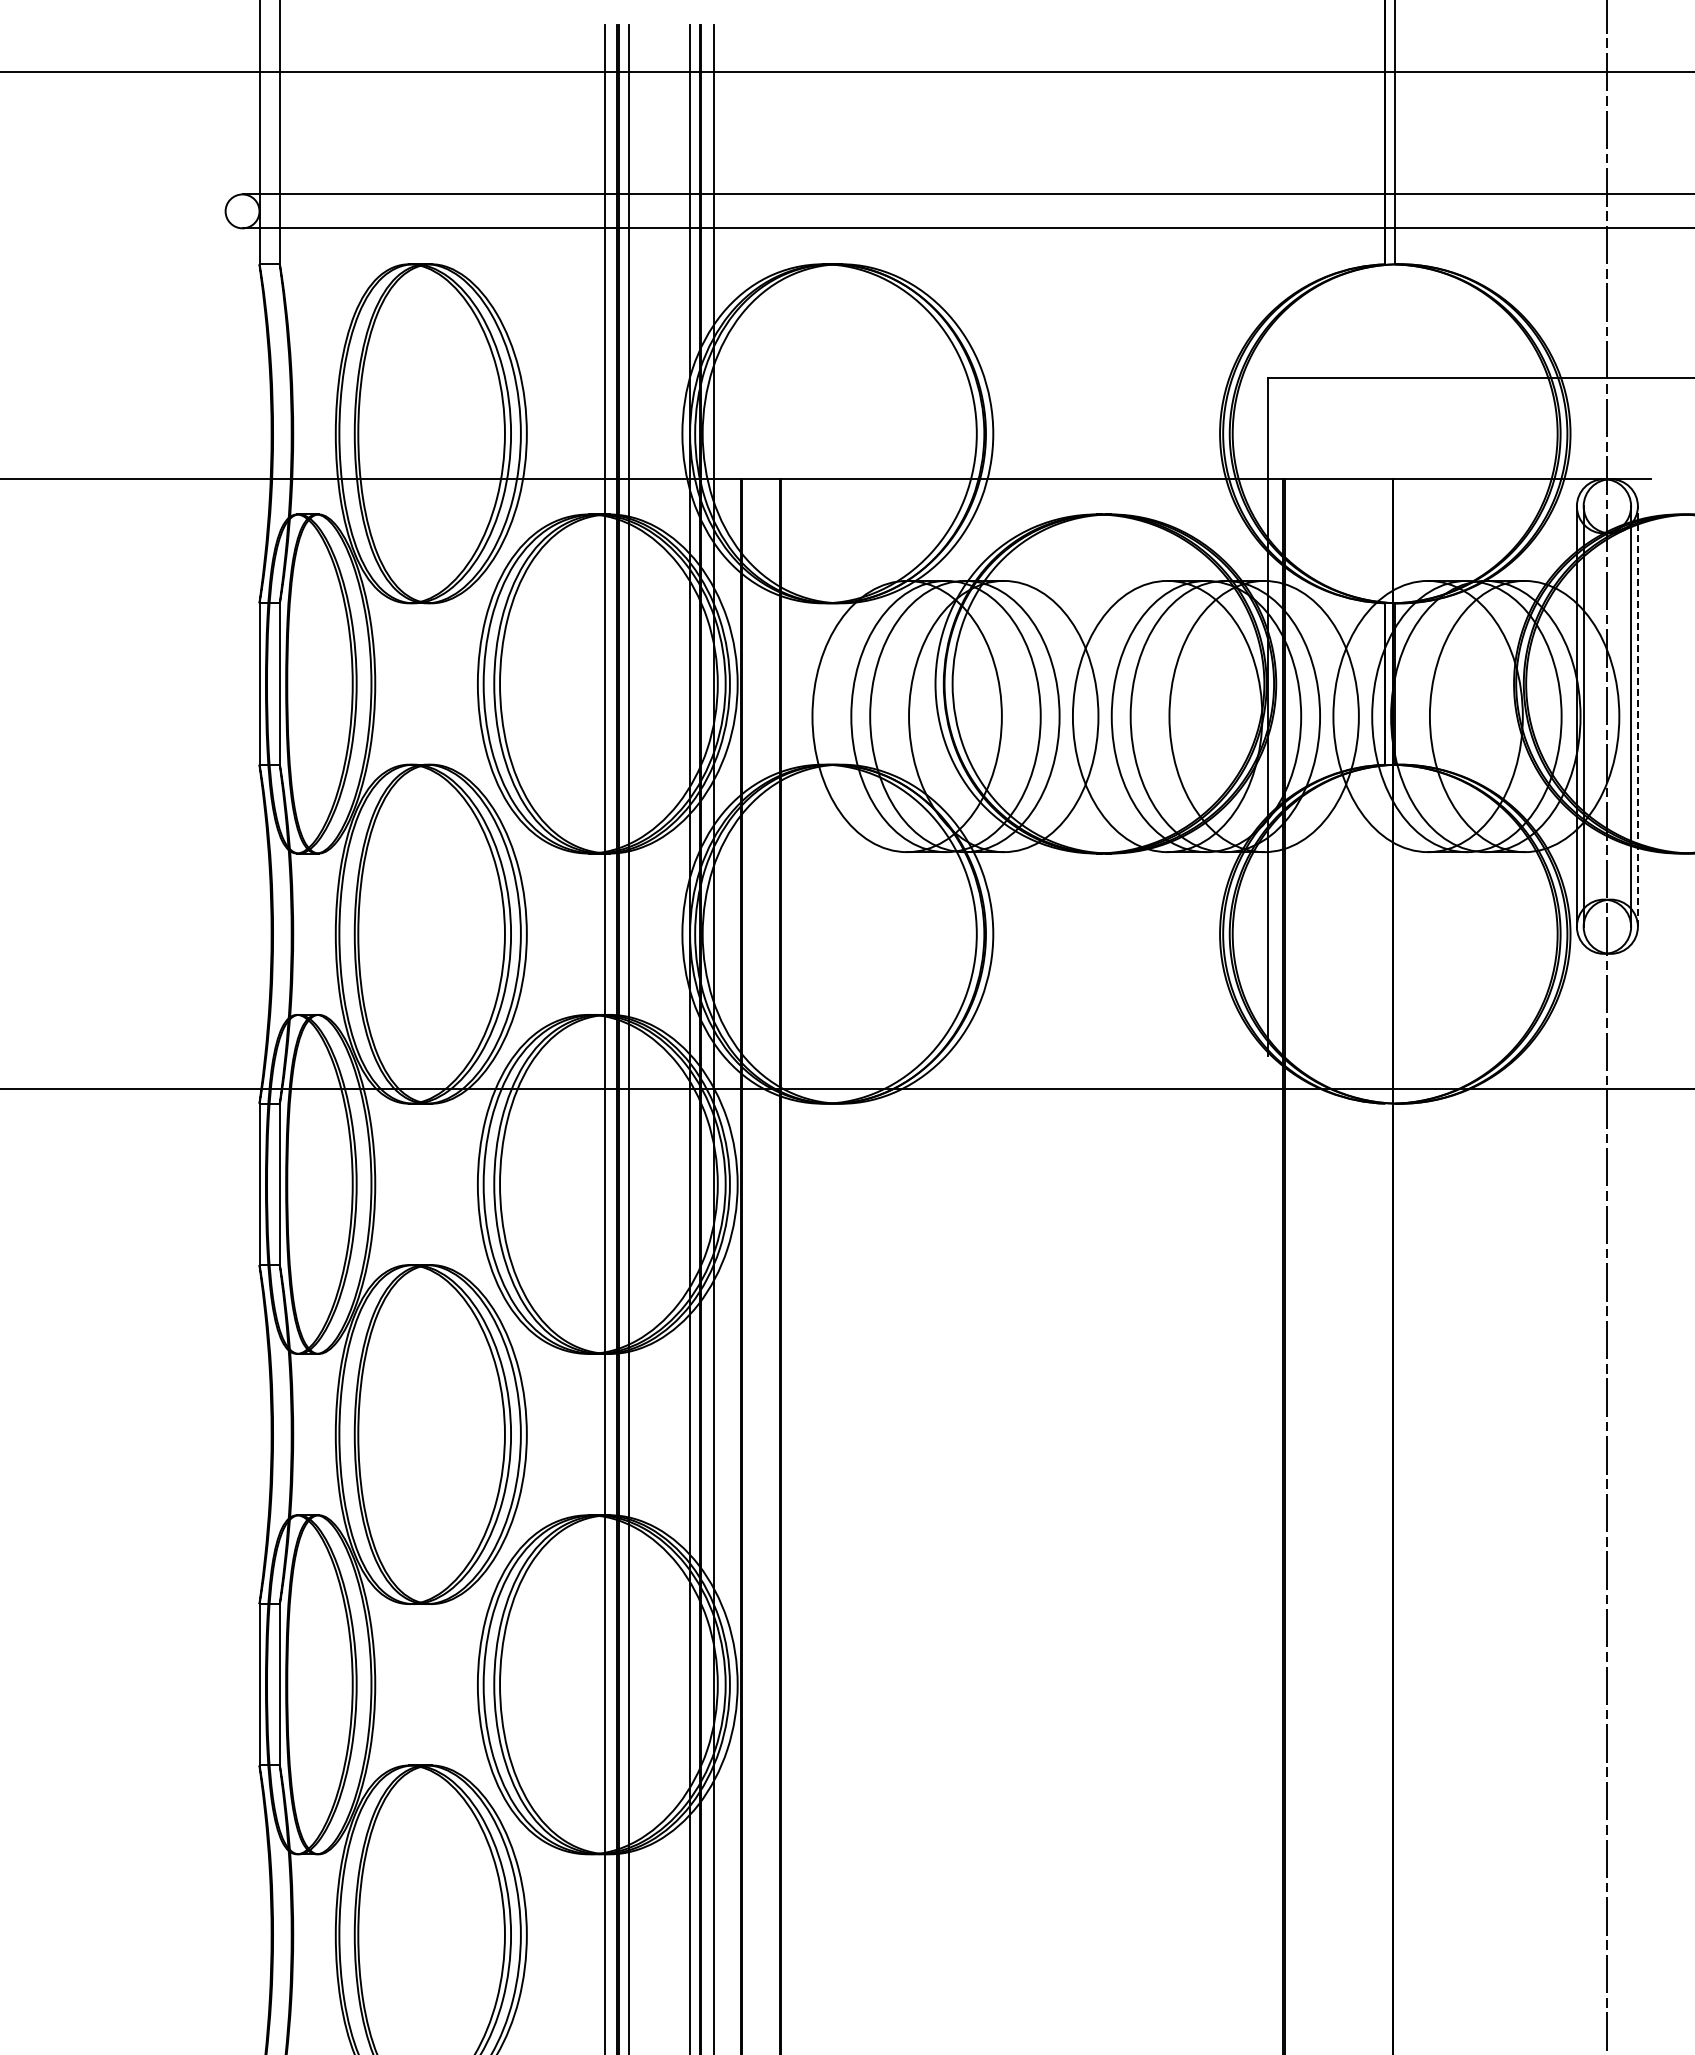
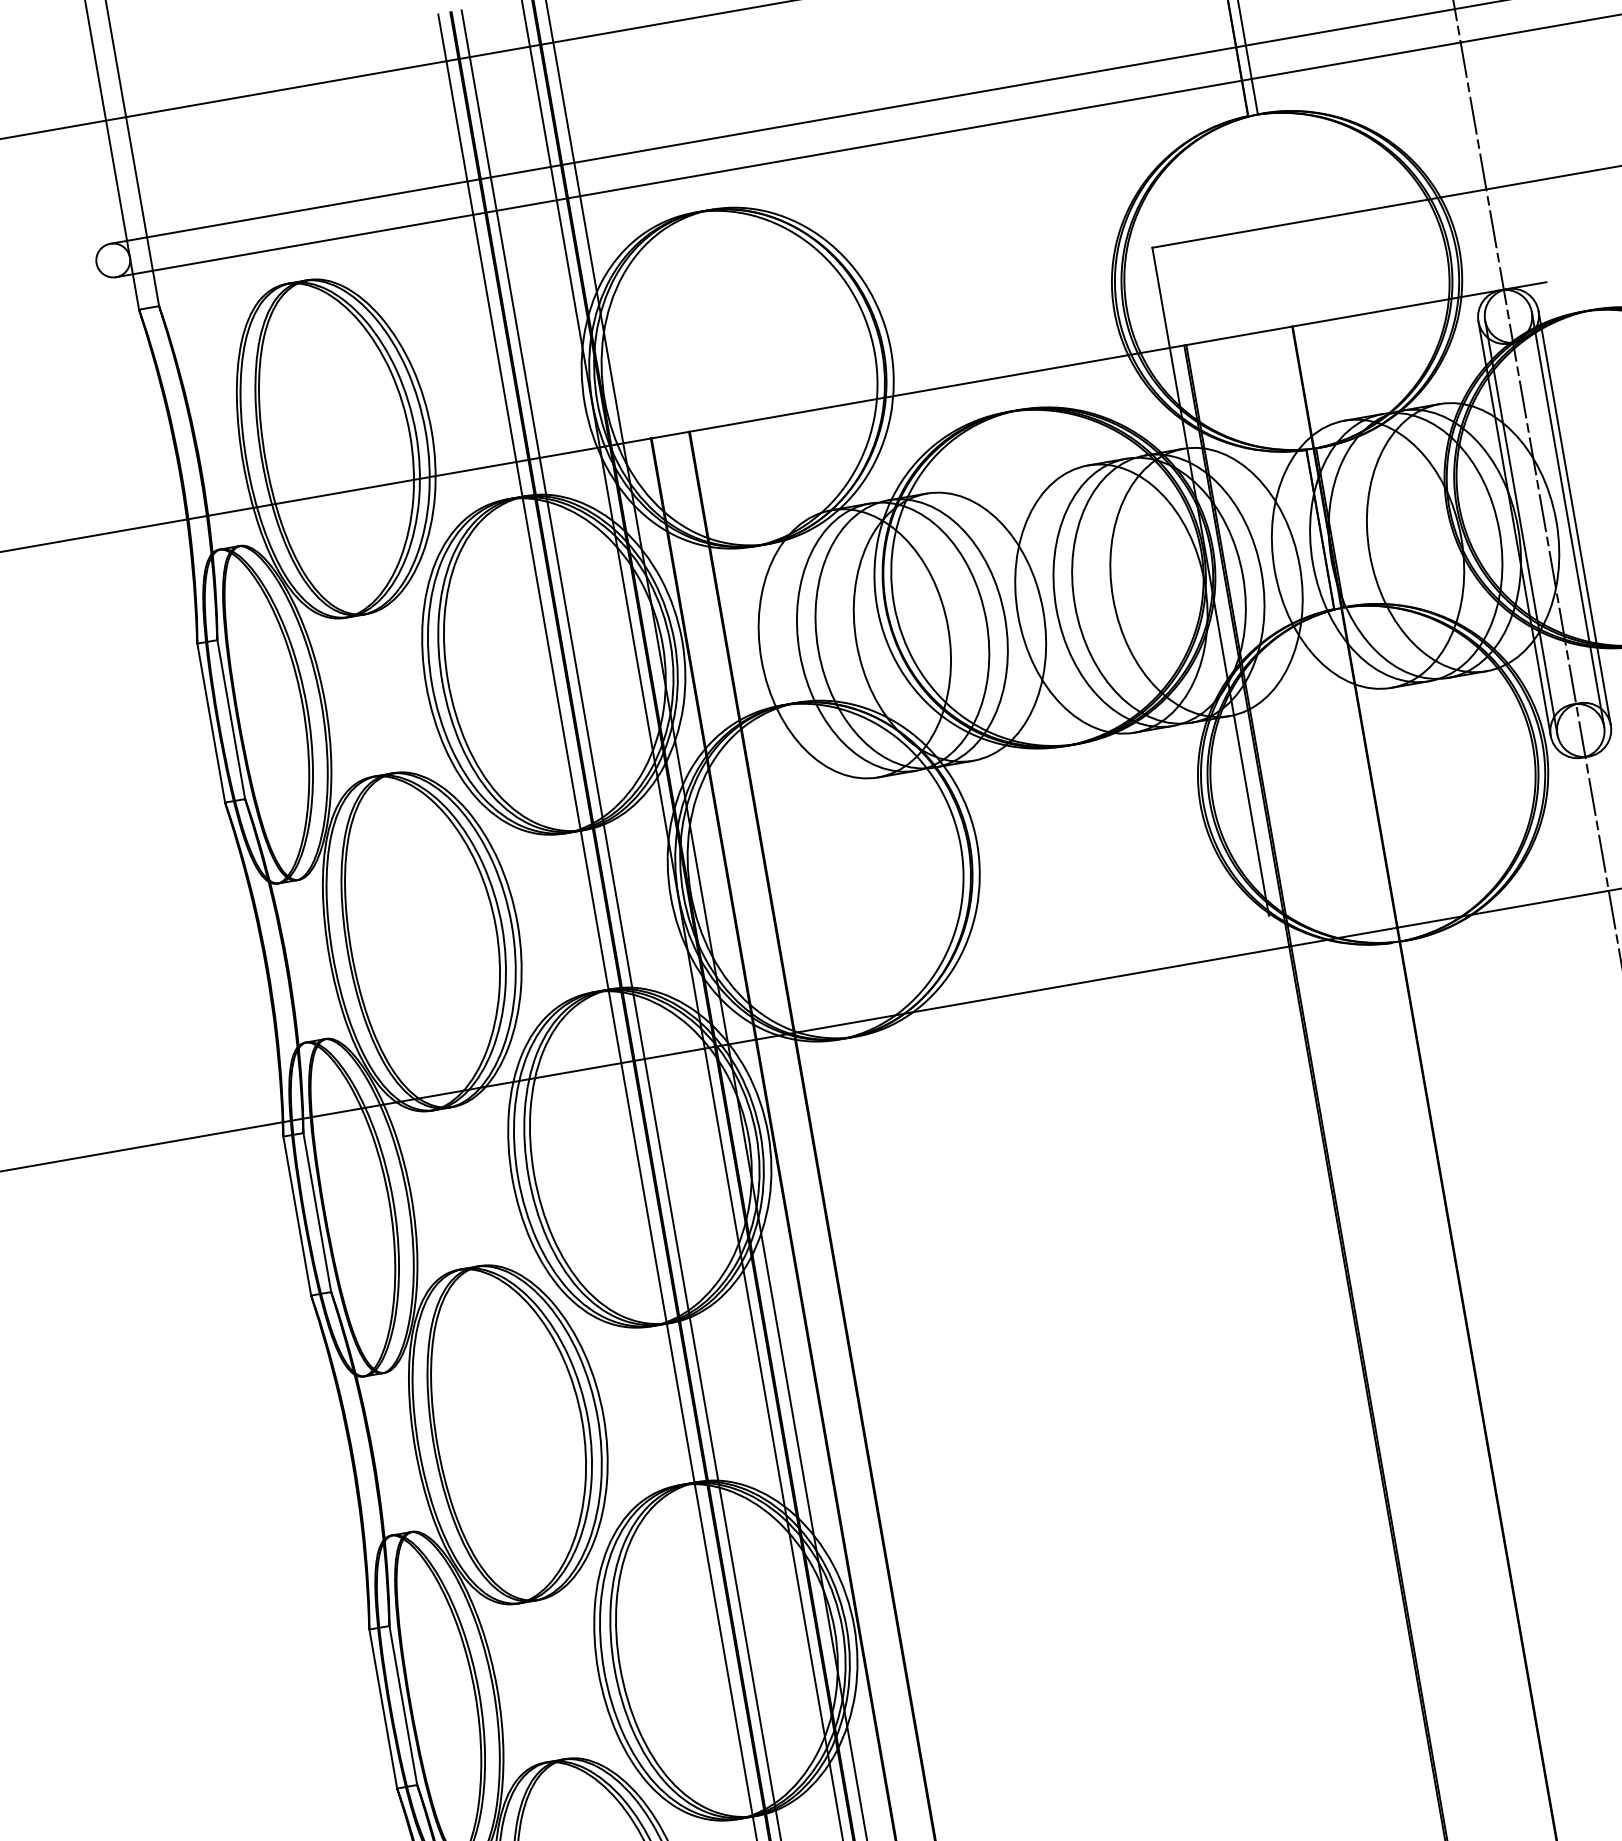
line: (1637, 716) -> (1574, 518), dashed -> solid

